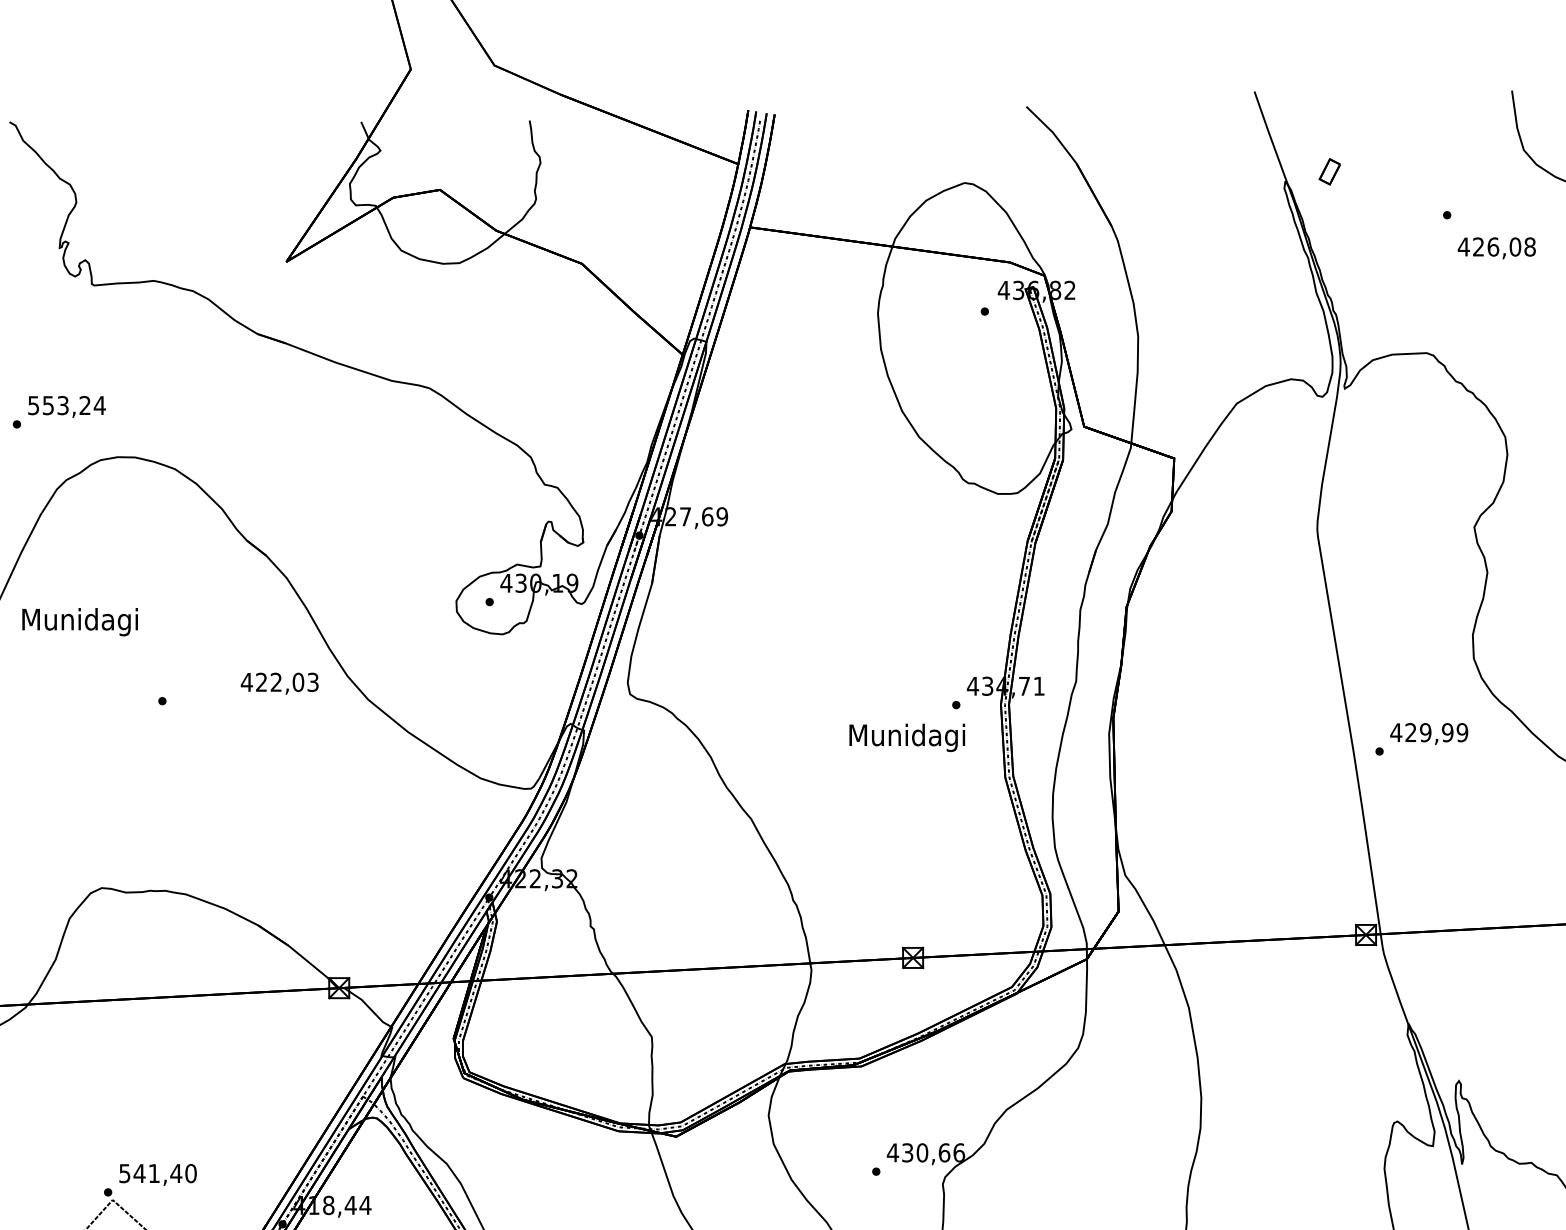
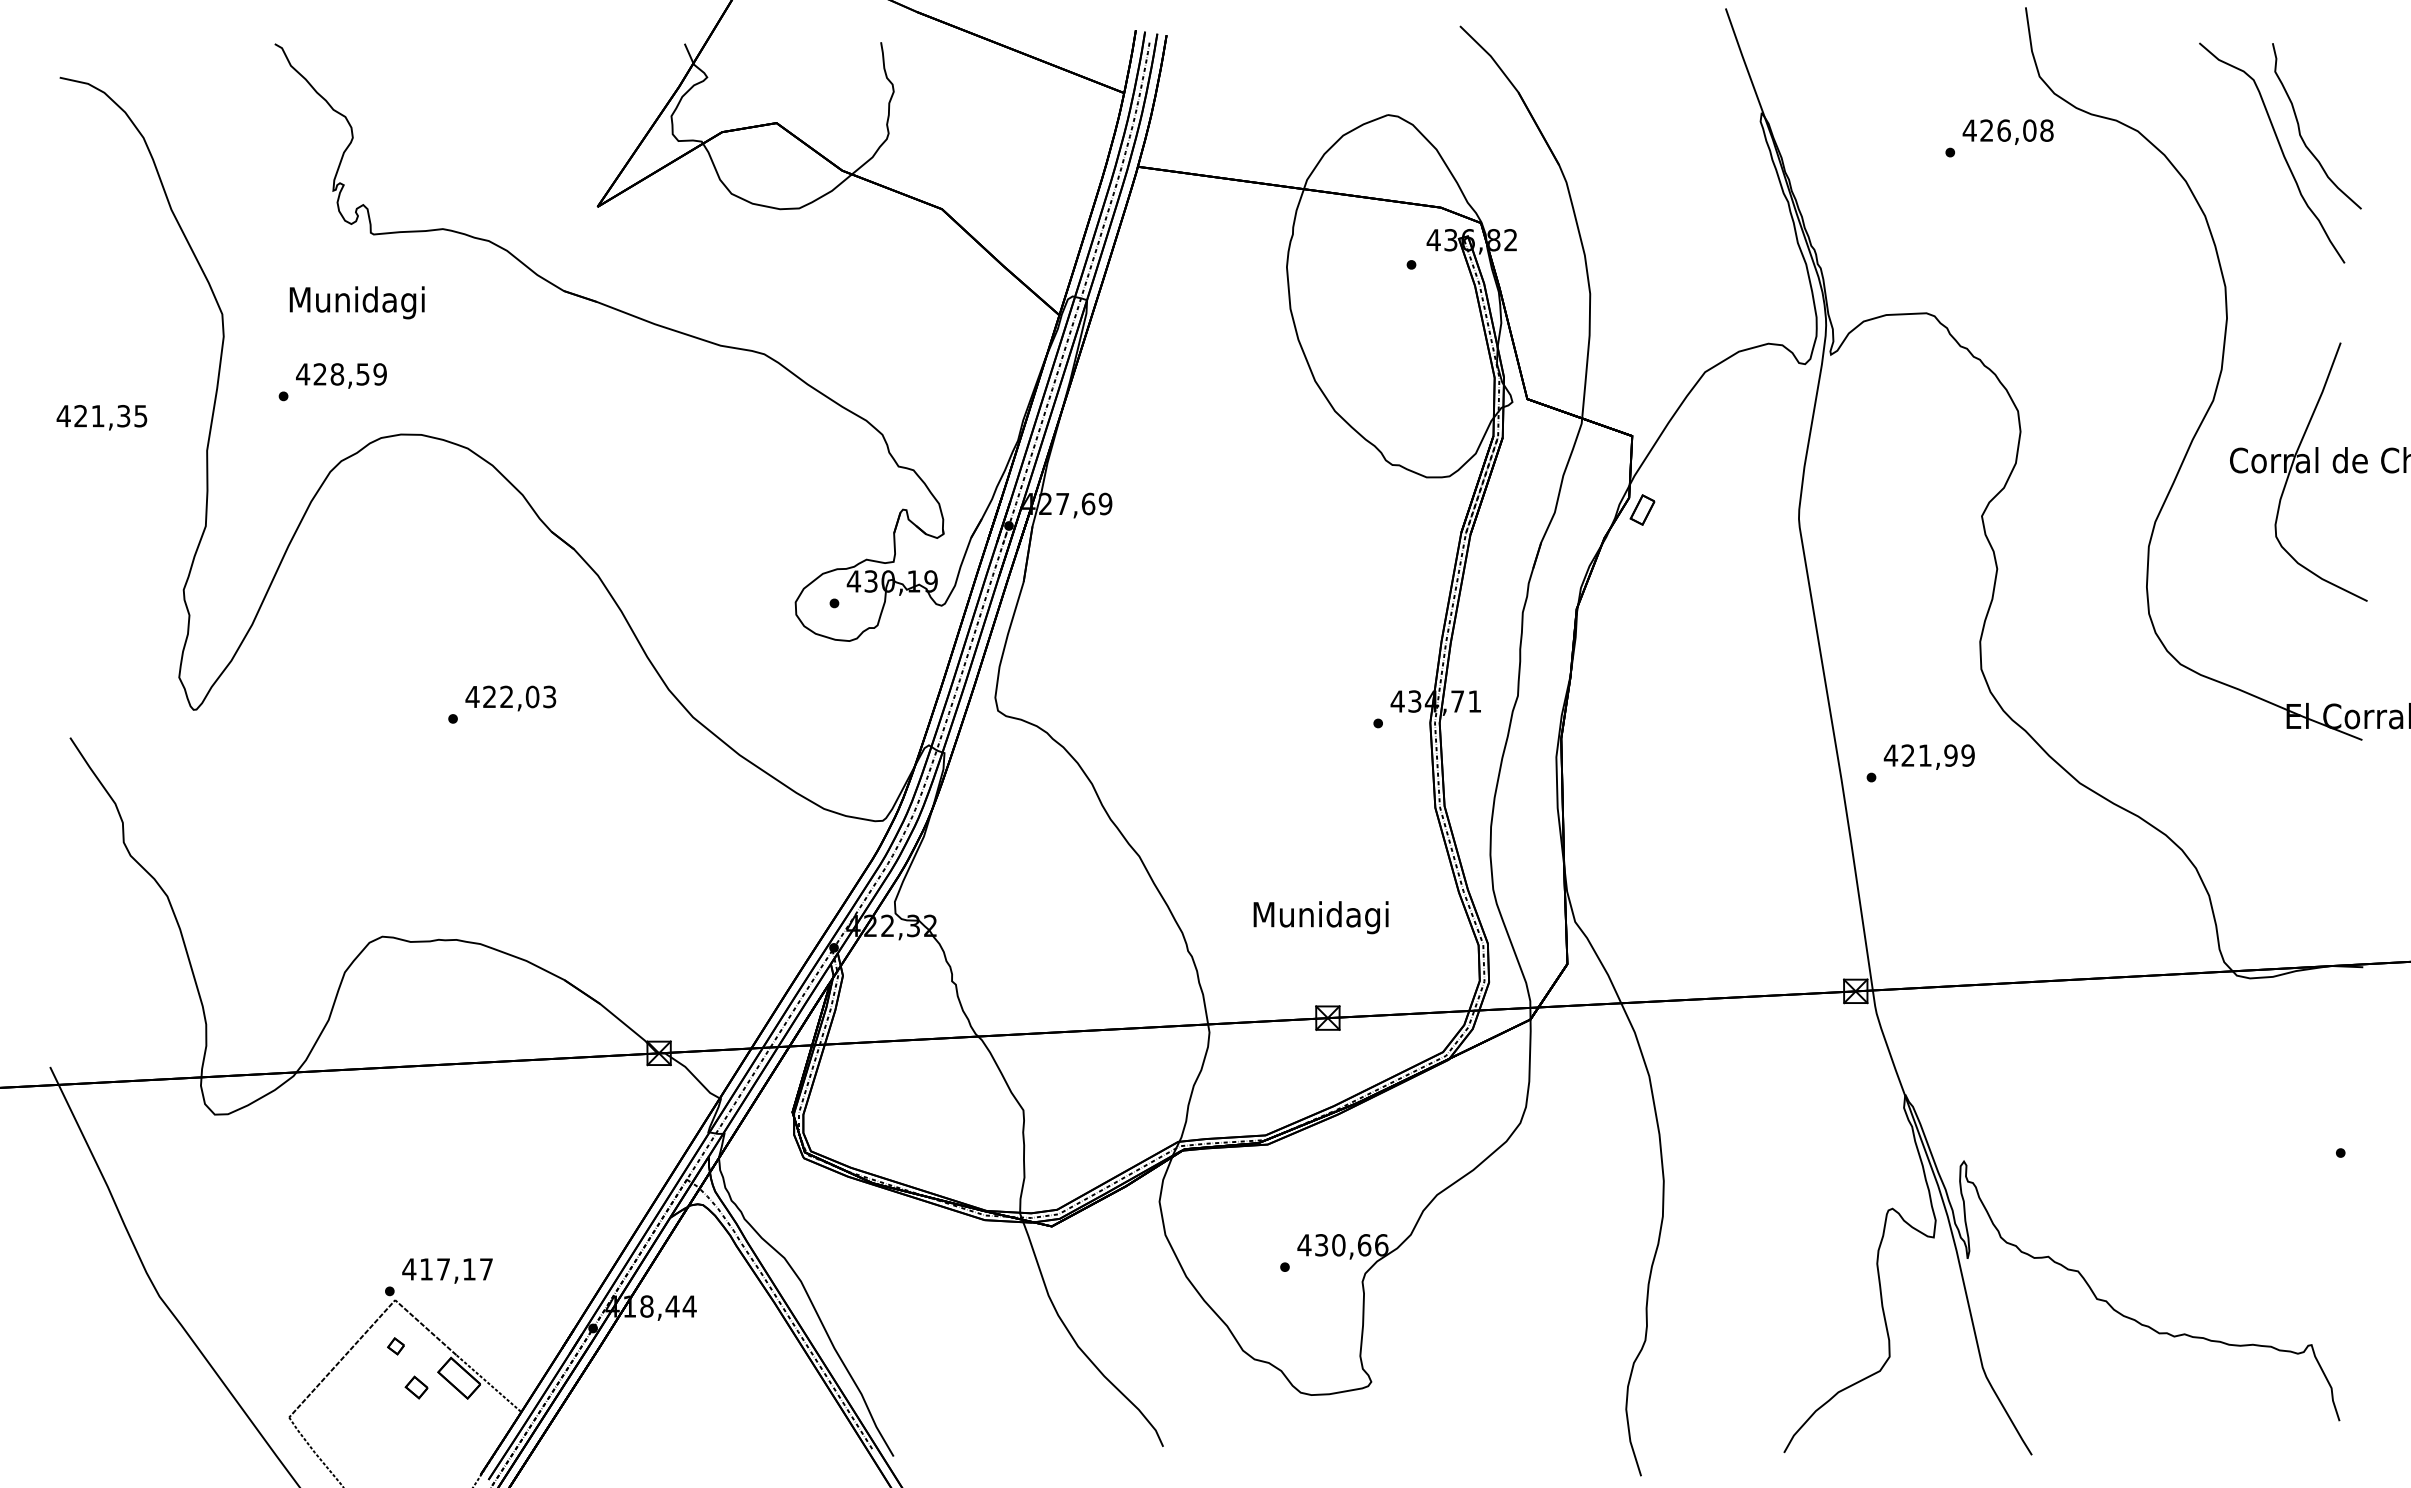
part: (1329, 171) -> (1642, 509), moved
text: (1496, 247) -> (2007, 131), moved
text: (66, 405) -> (341, 374), 553,24 -> 428,59
text: (79, 621) -> (356, 302), moved
text: (279, 683) -> (510, 698), moved
text: (1425, 732) -> (1924, 755), 429,99 -> 421,99
text: (906, 737) -> (1320, 917), moved
text: (157, 1173) -> (447, 1269), 541,40 -> 417,17

